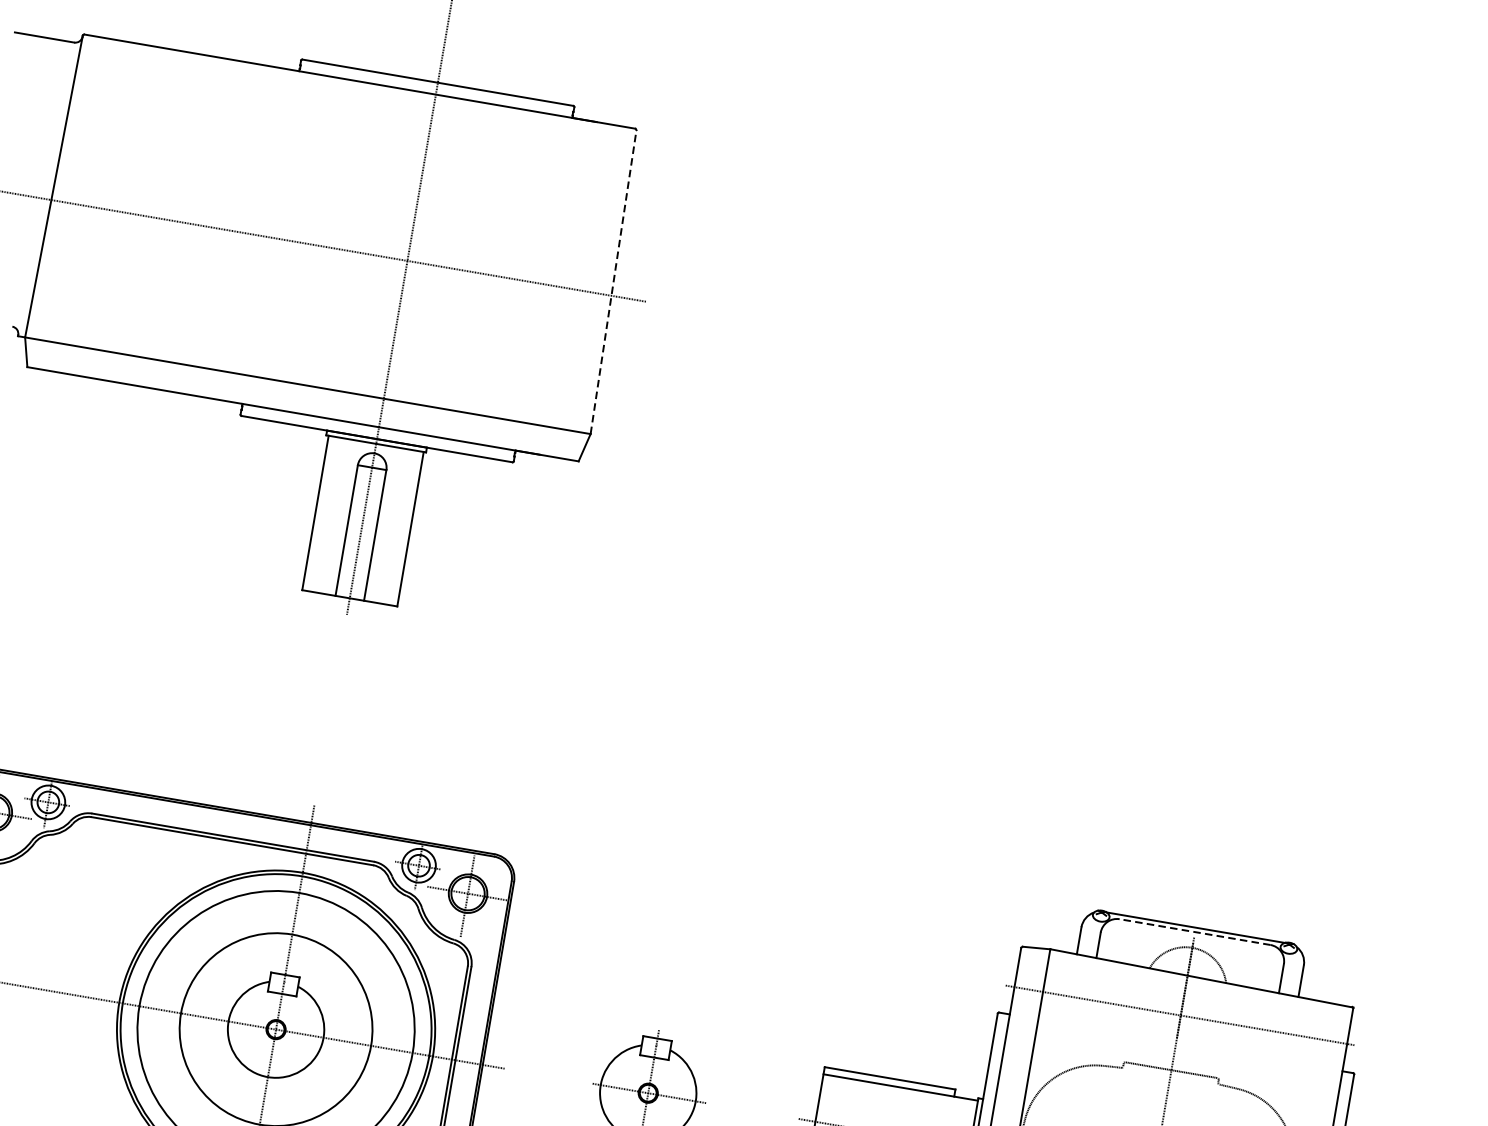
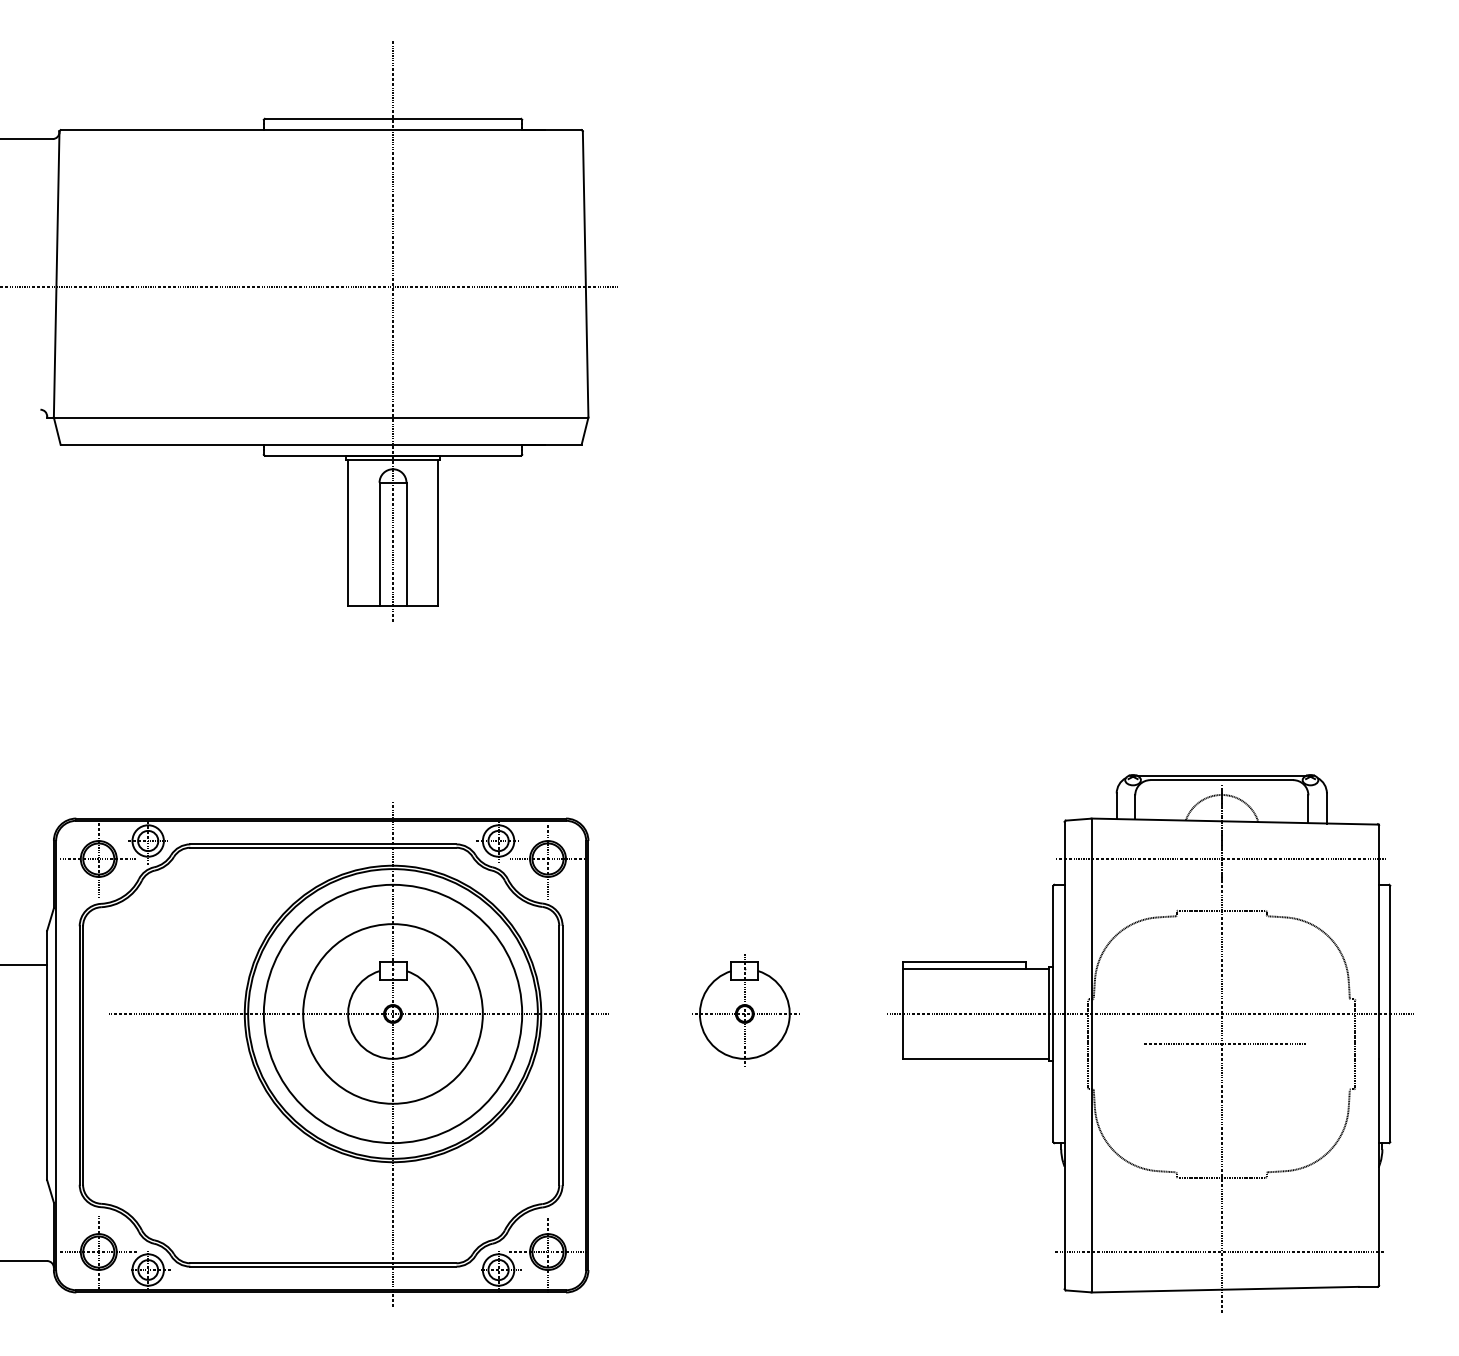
line: (613, 281) -> (585, 273), dashed -> solid
line: (1194, 932) -> (1221, 780), dashed -> solid

